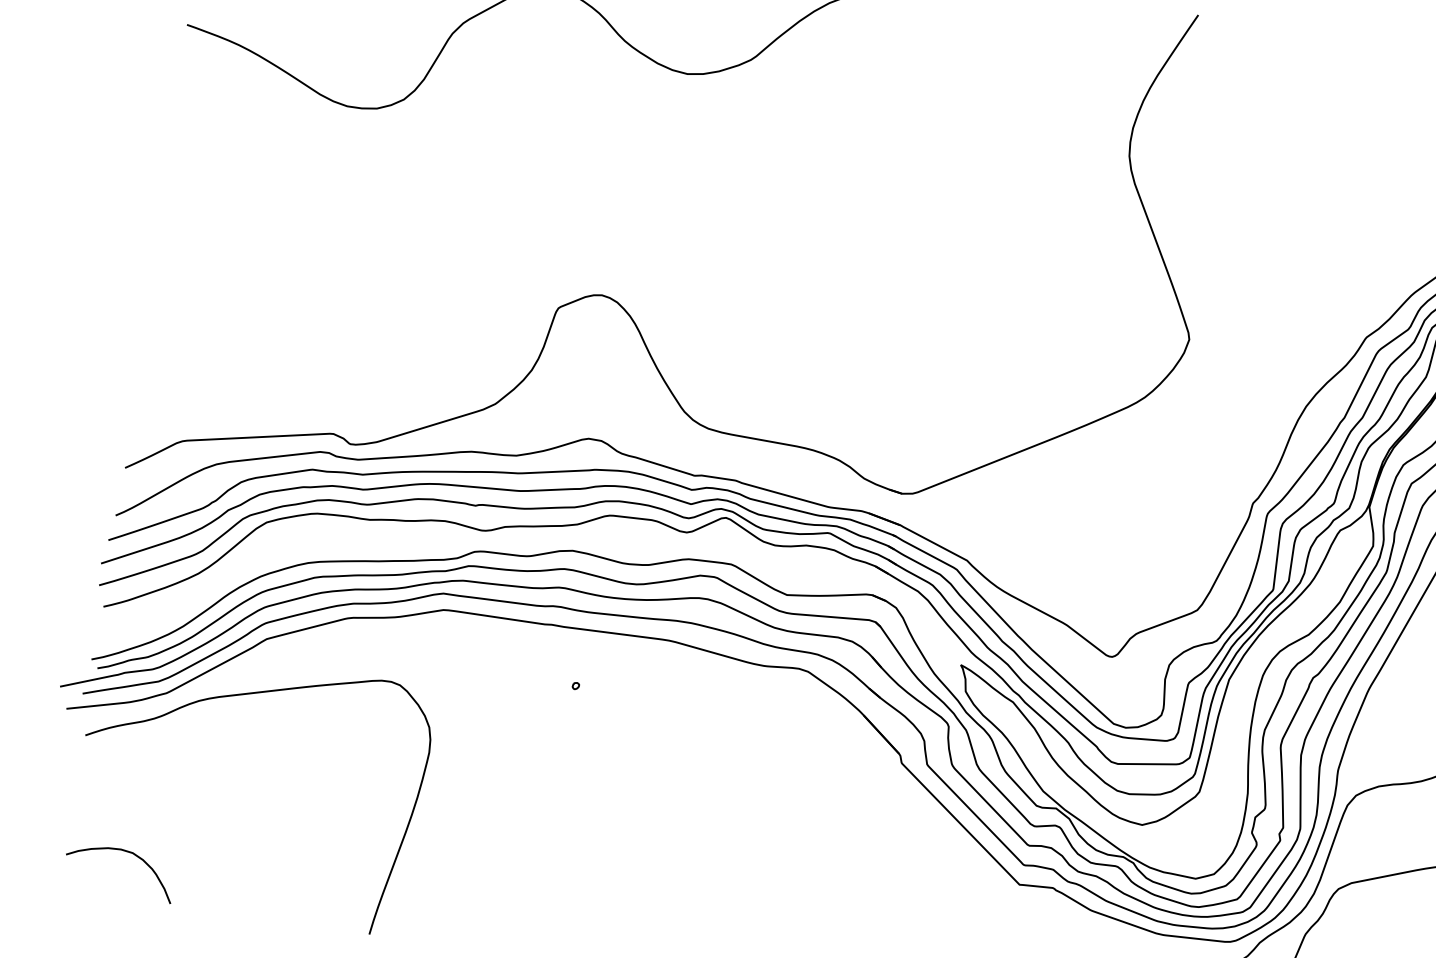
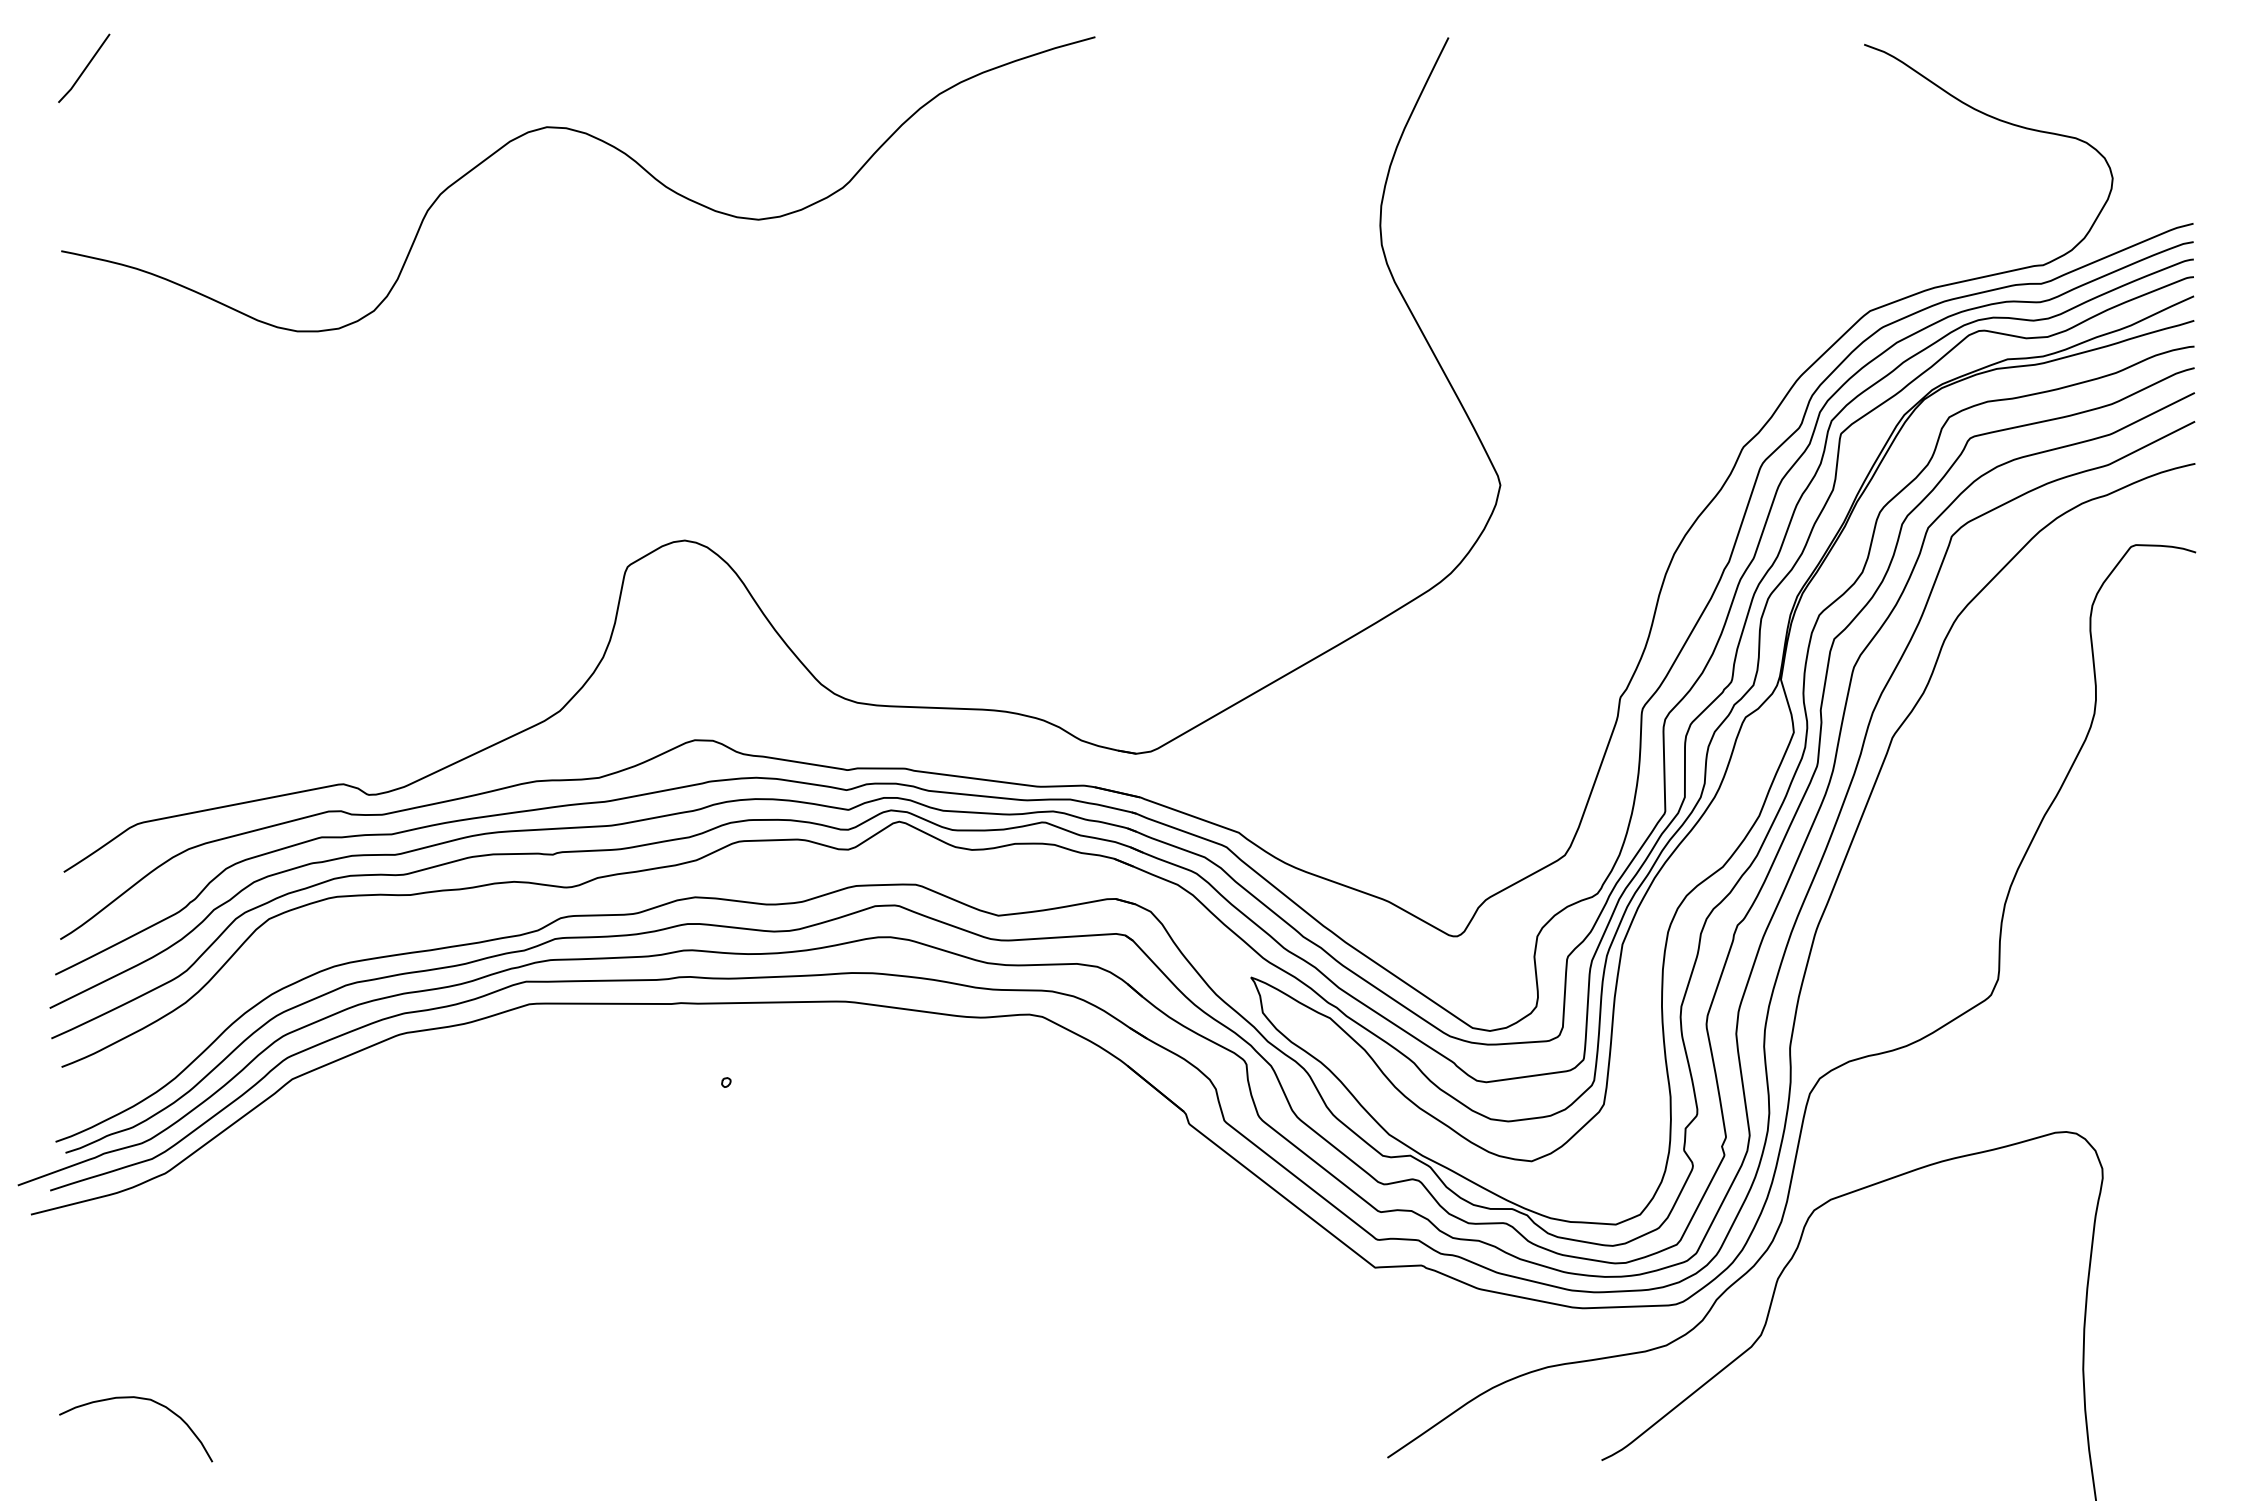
curve: (241, 695) -> (268, 1161), removed

